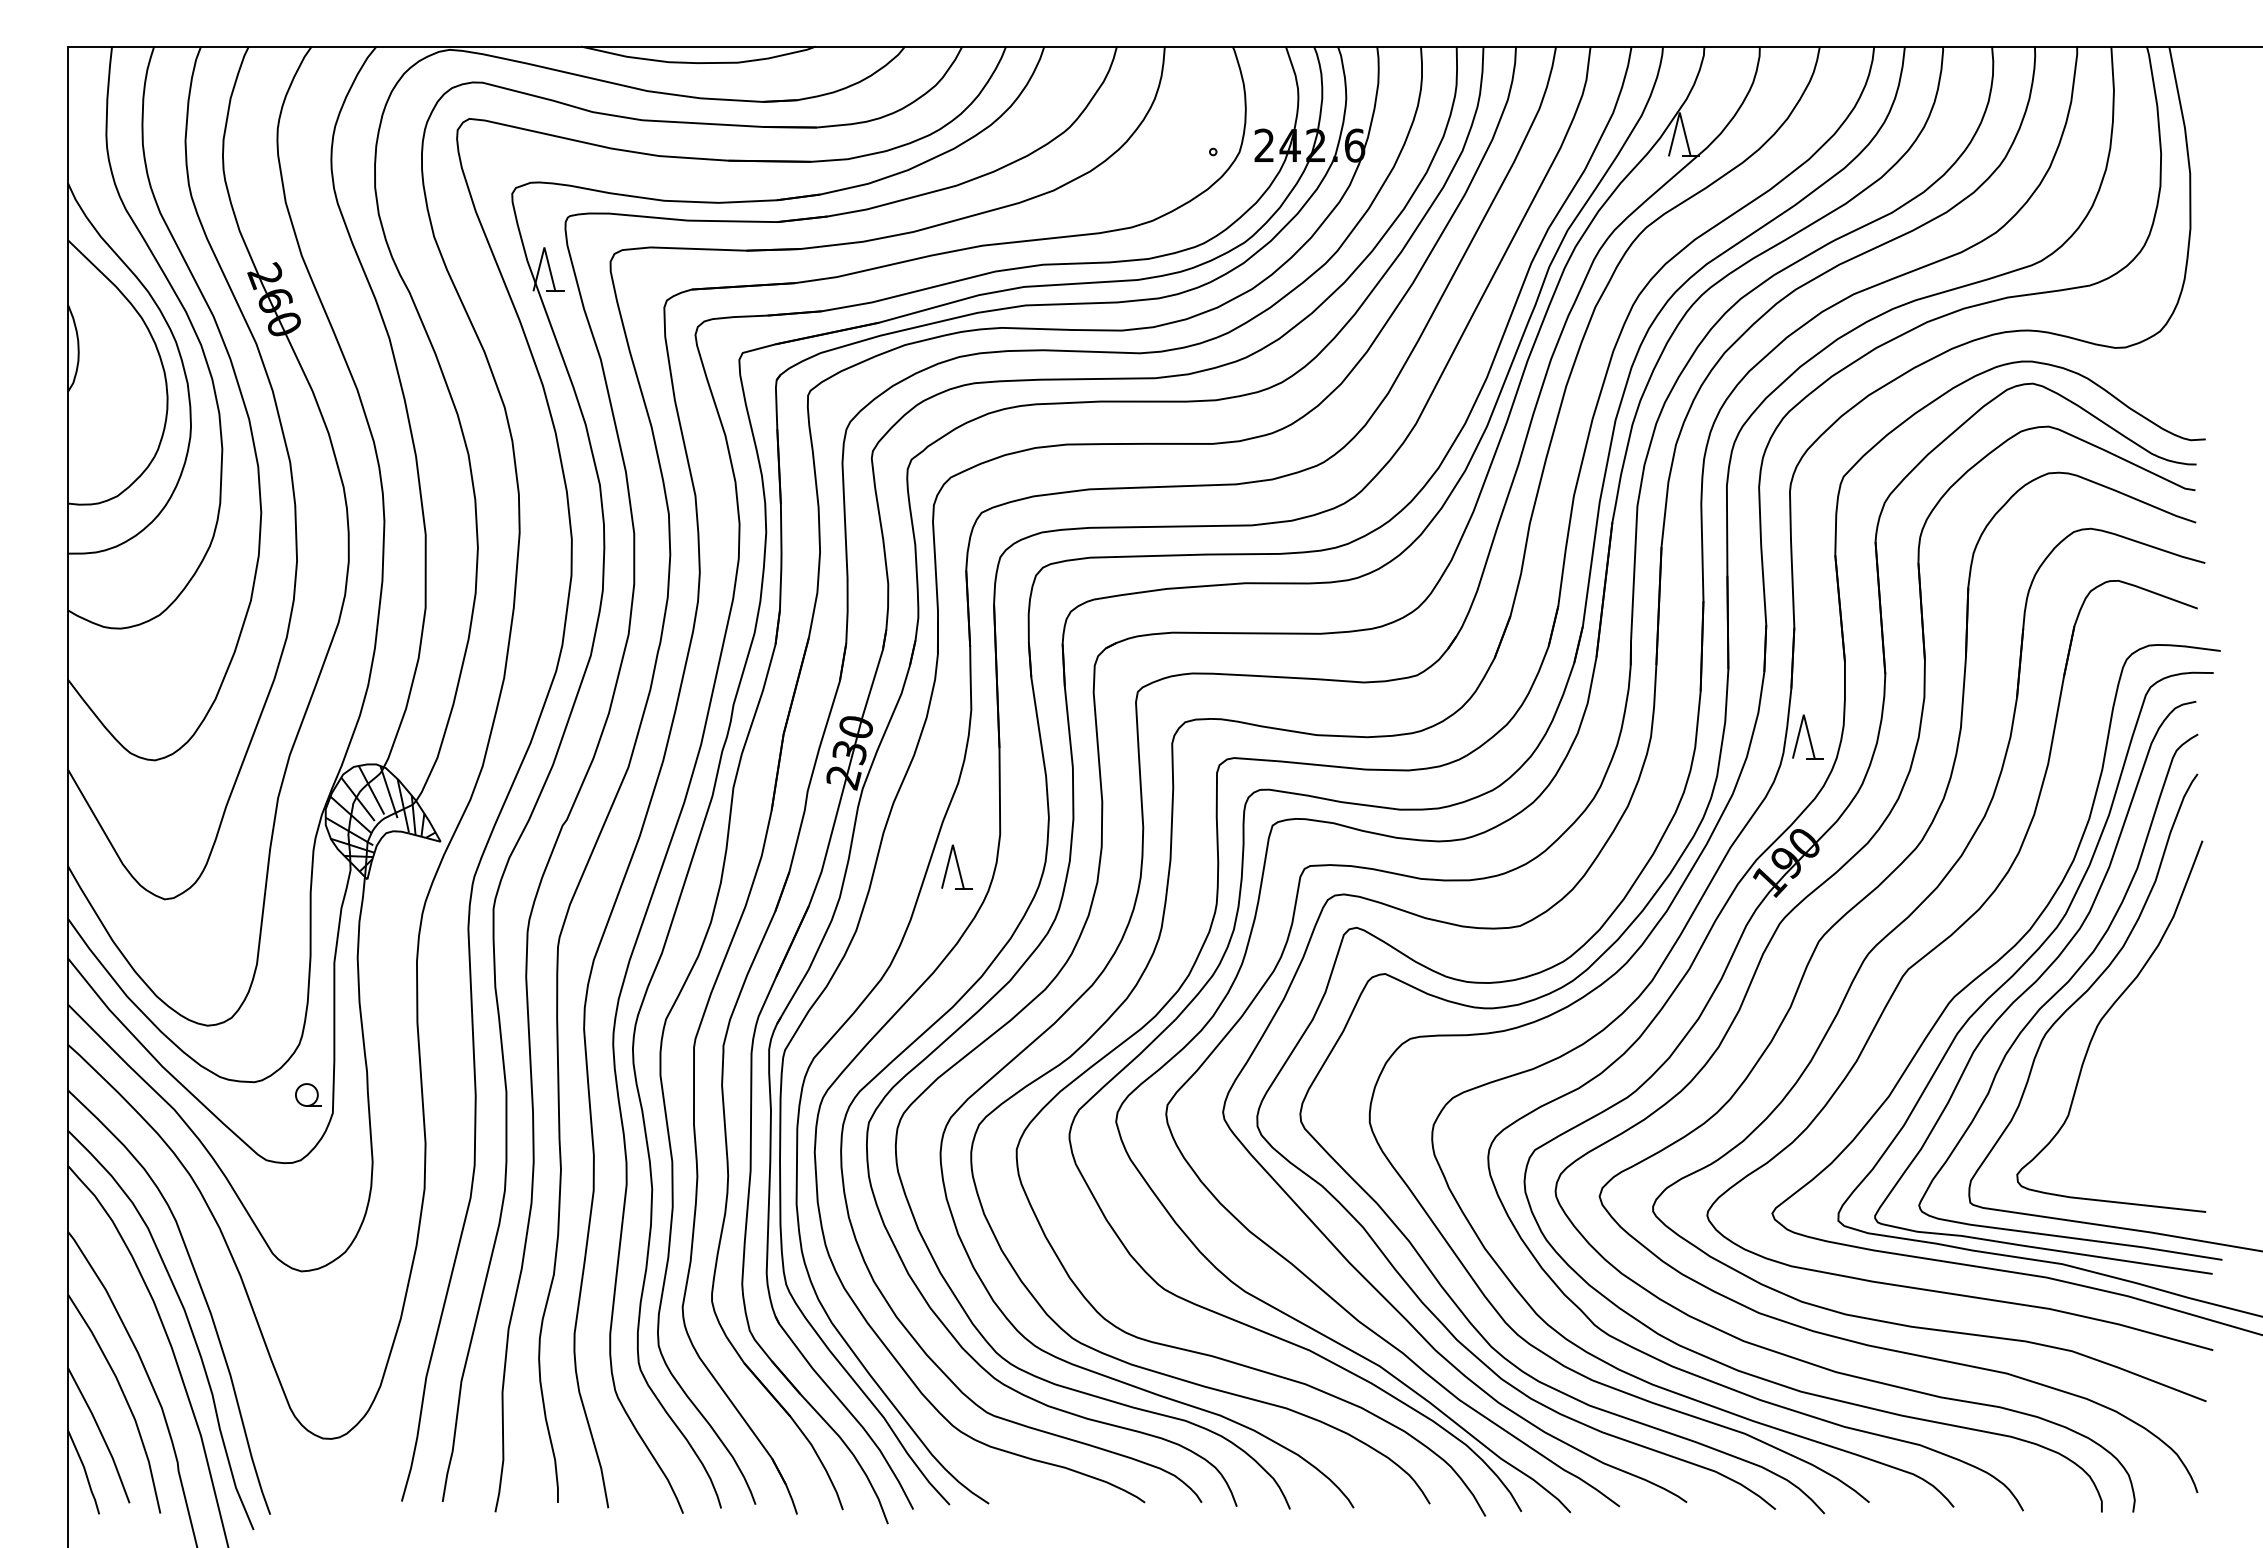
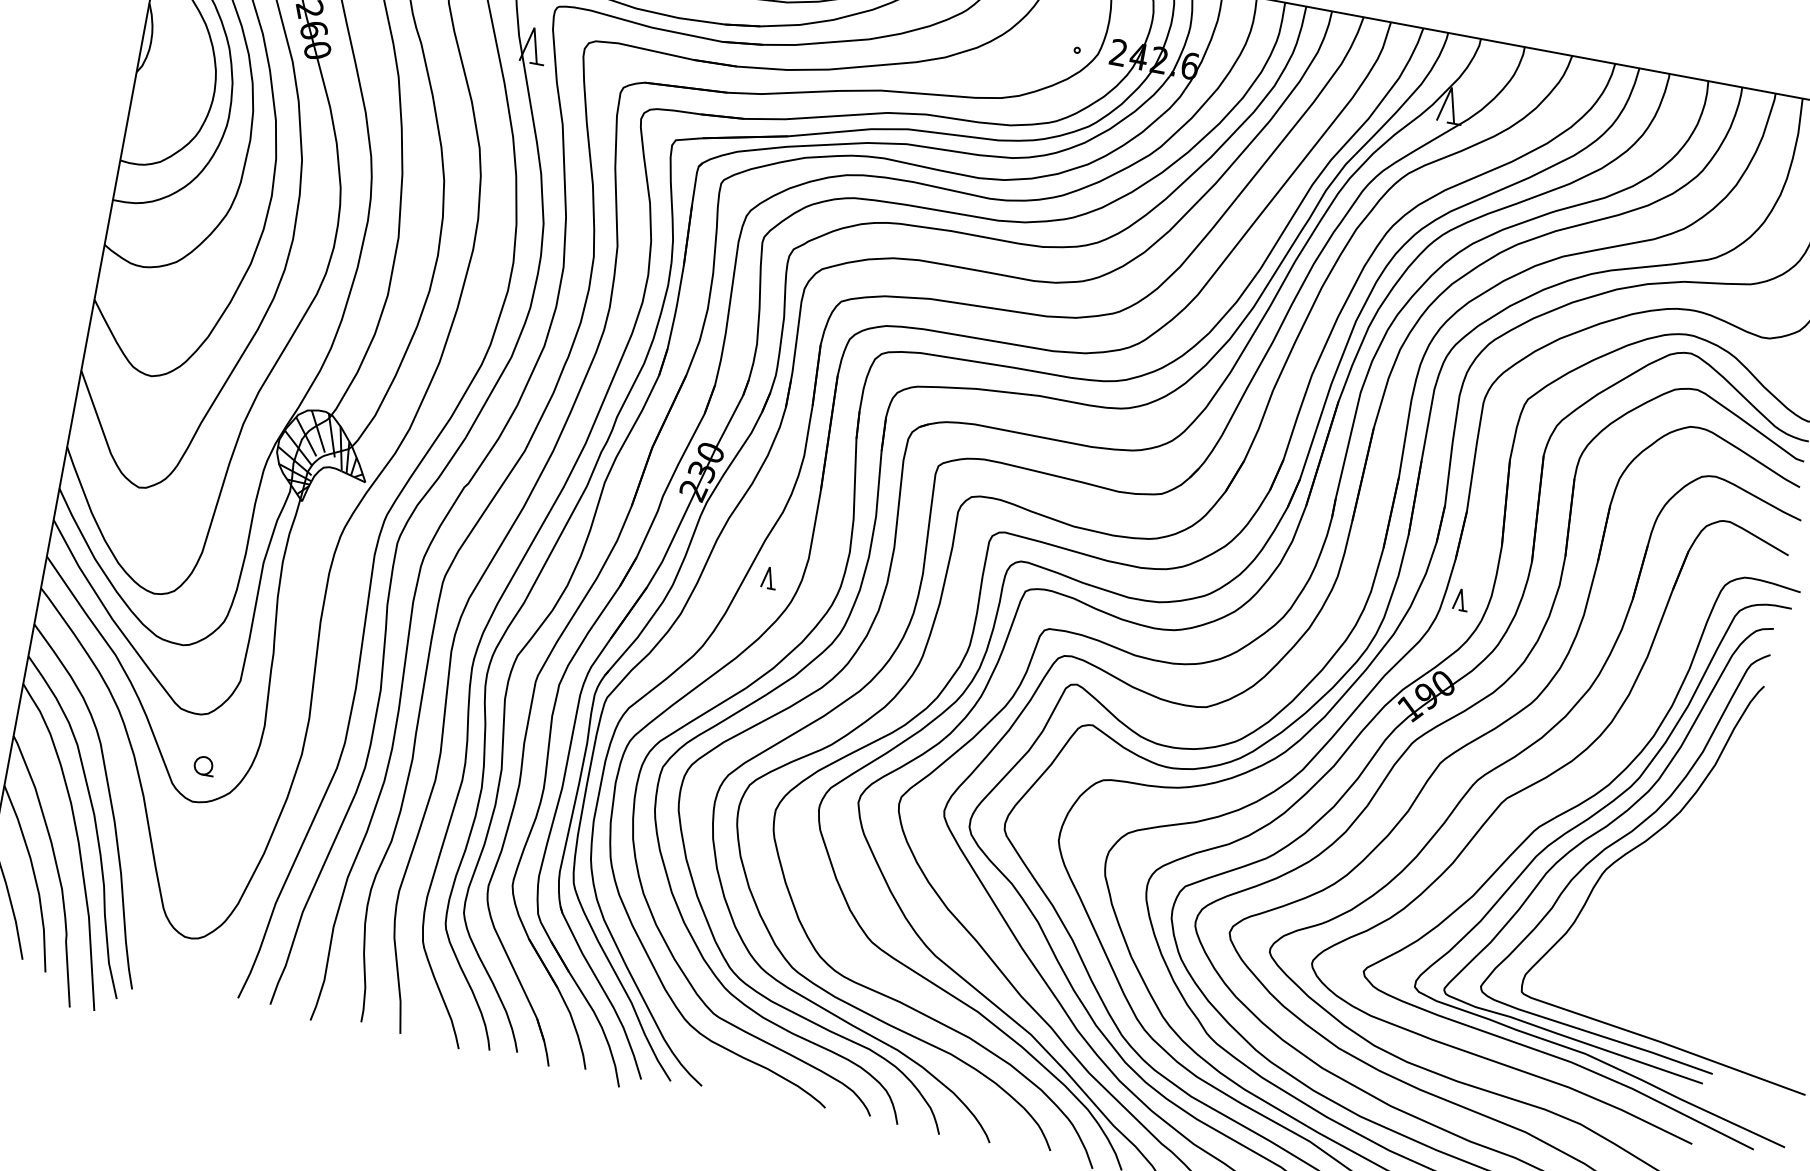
part: (1807, 736) -> (1461, 599), size x0.6
part: (956, 866) -> (769, 577), size x0.6
curve: (2101, 1021) -> (1652, 867), removed
part: (308, 1094) -> (204, 765), moved

